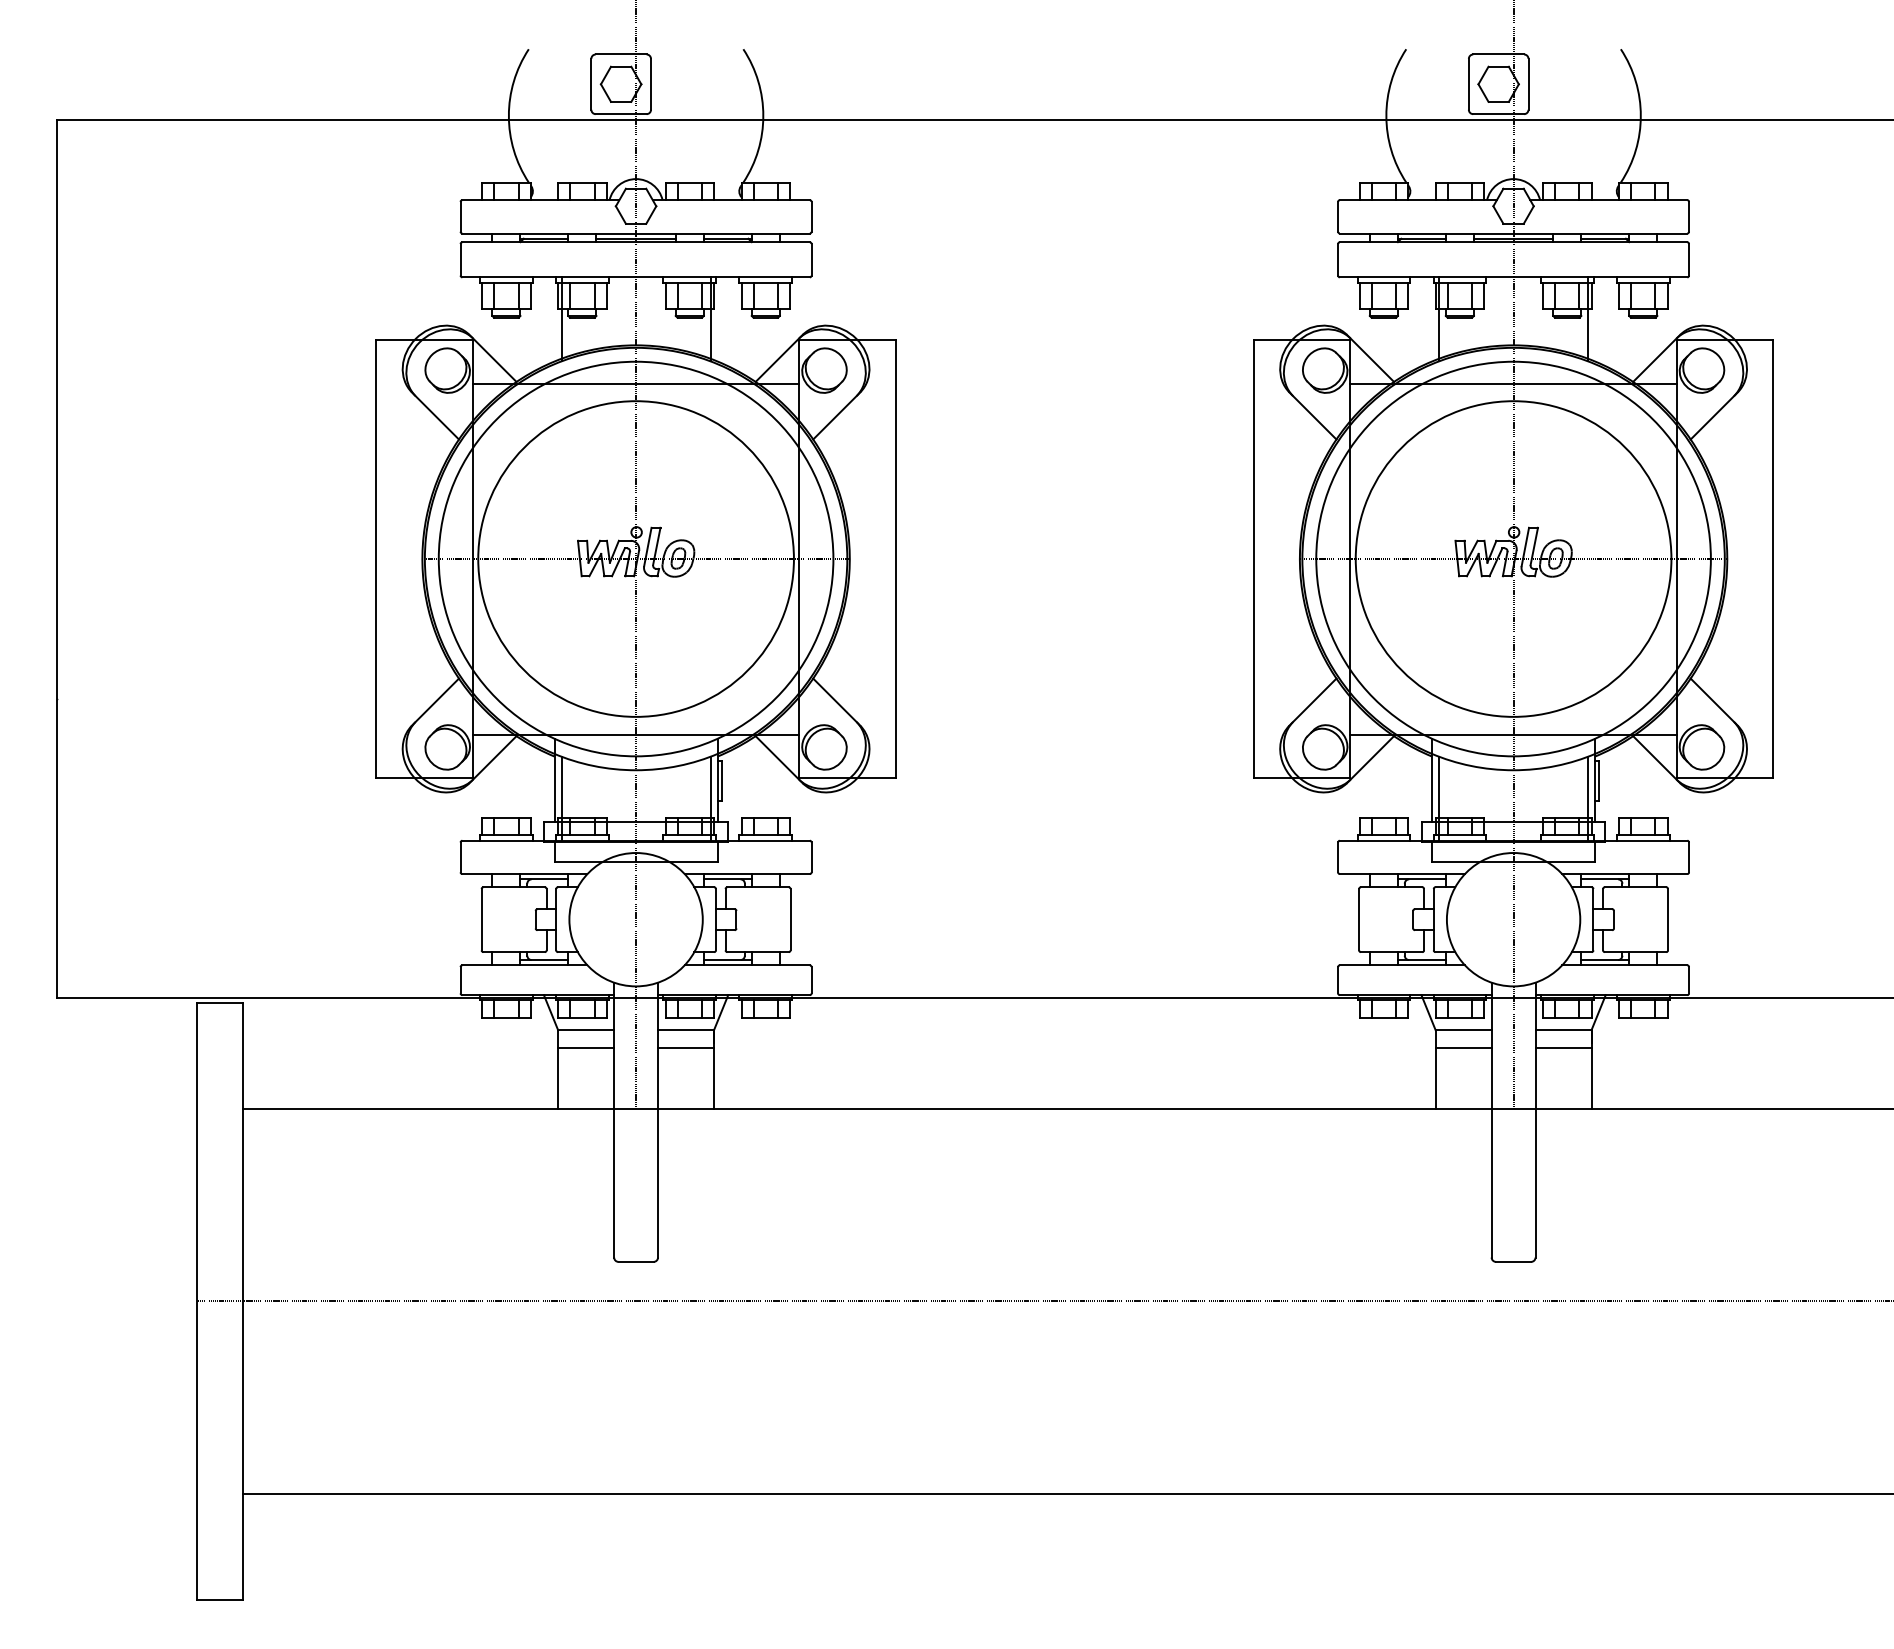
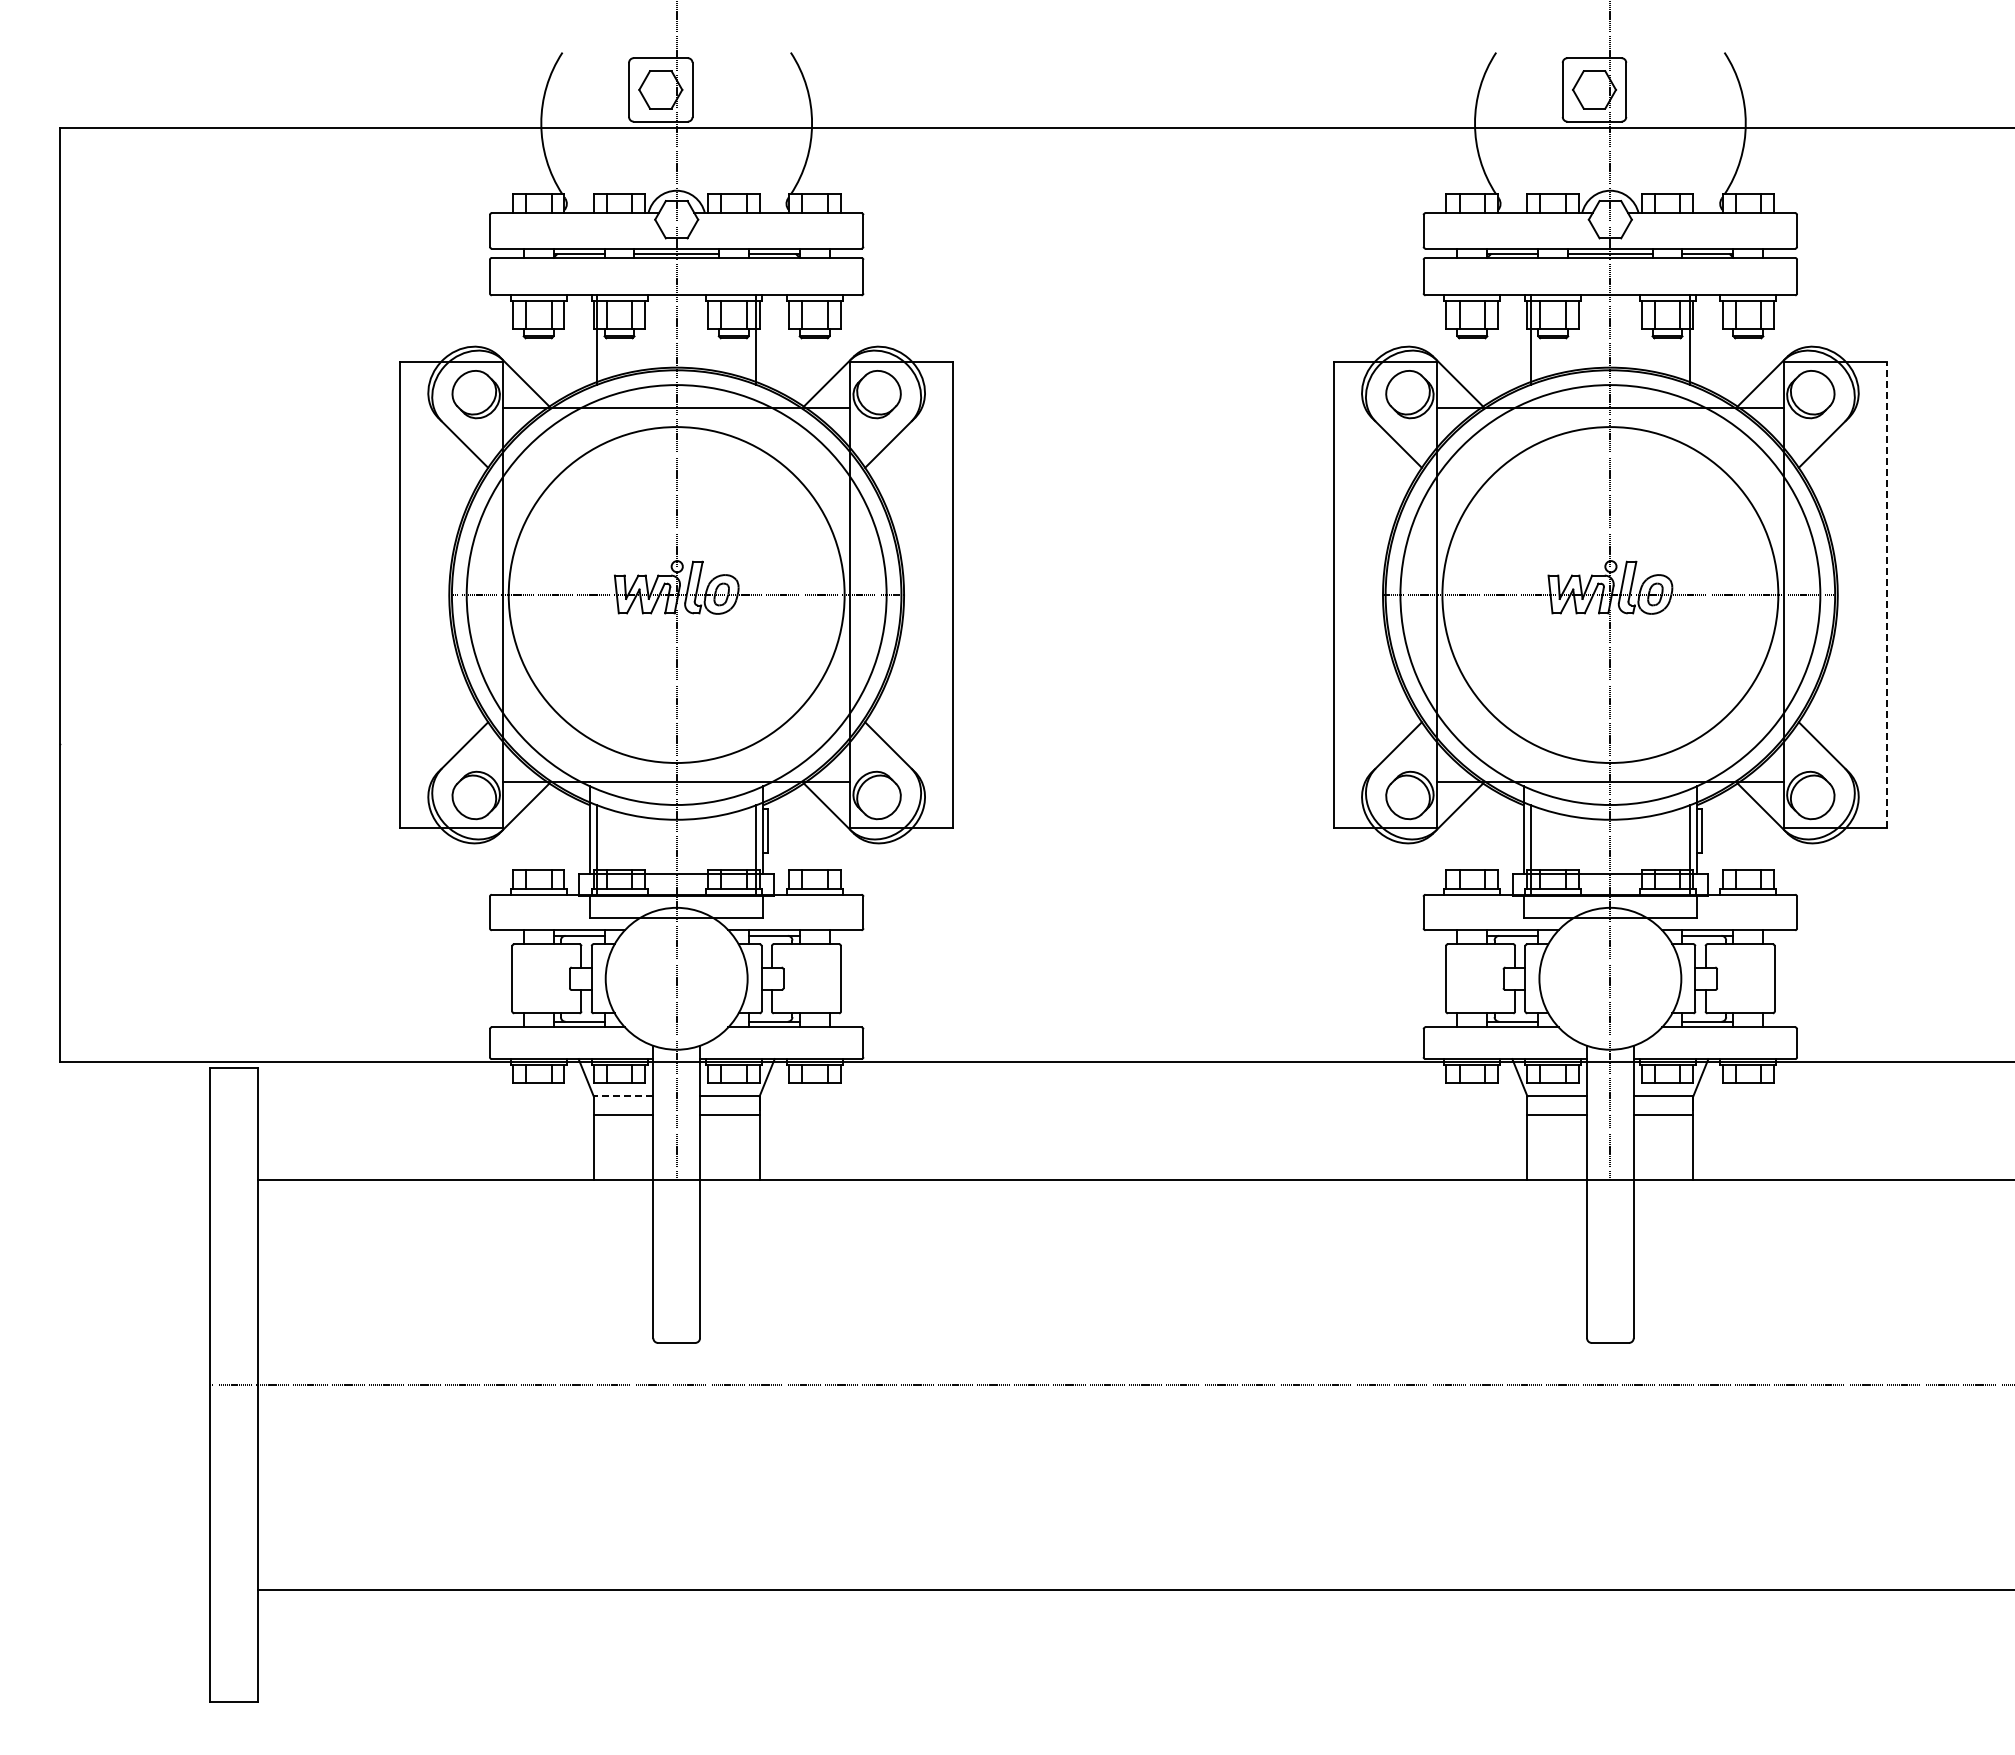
line: (1773, 558) -> (1886, 594), solid -> dashed
line: (586, 1030) -> (623, 1096), solid -> dashed

